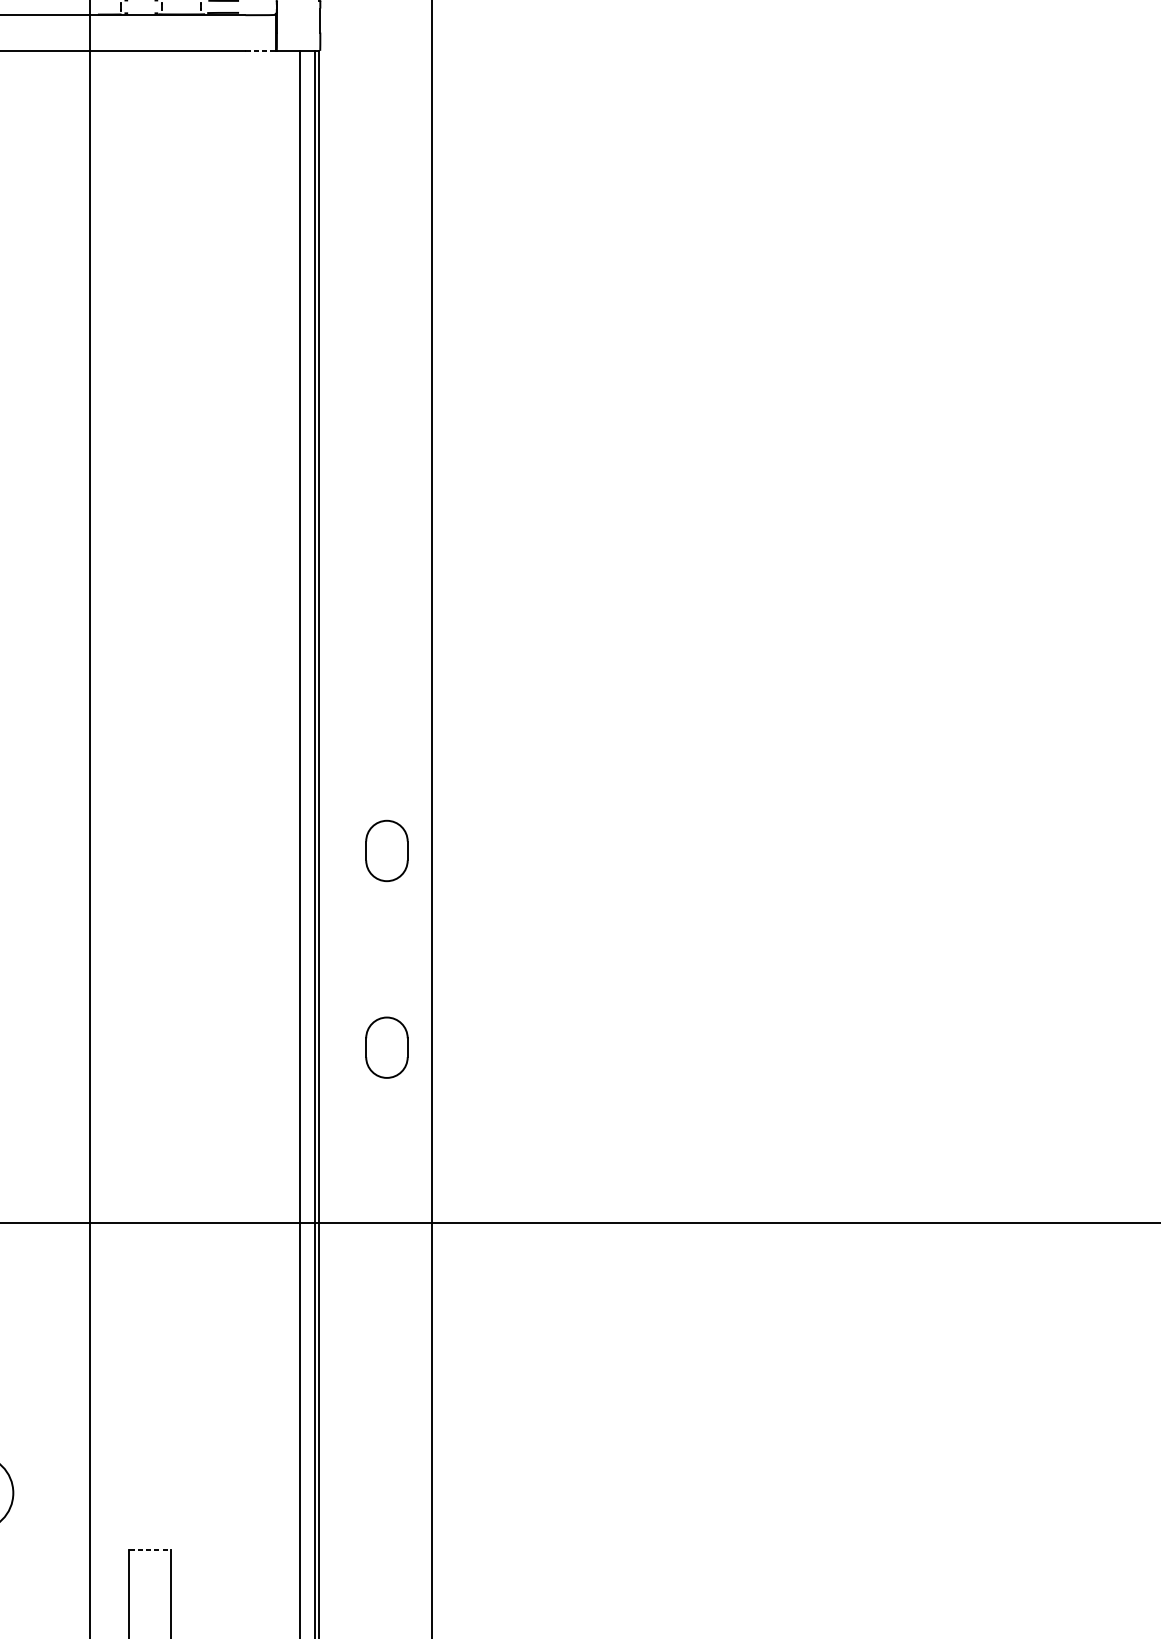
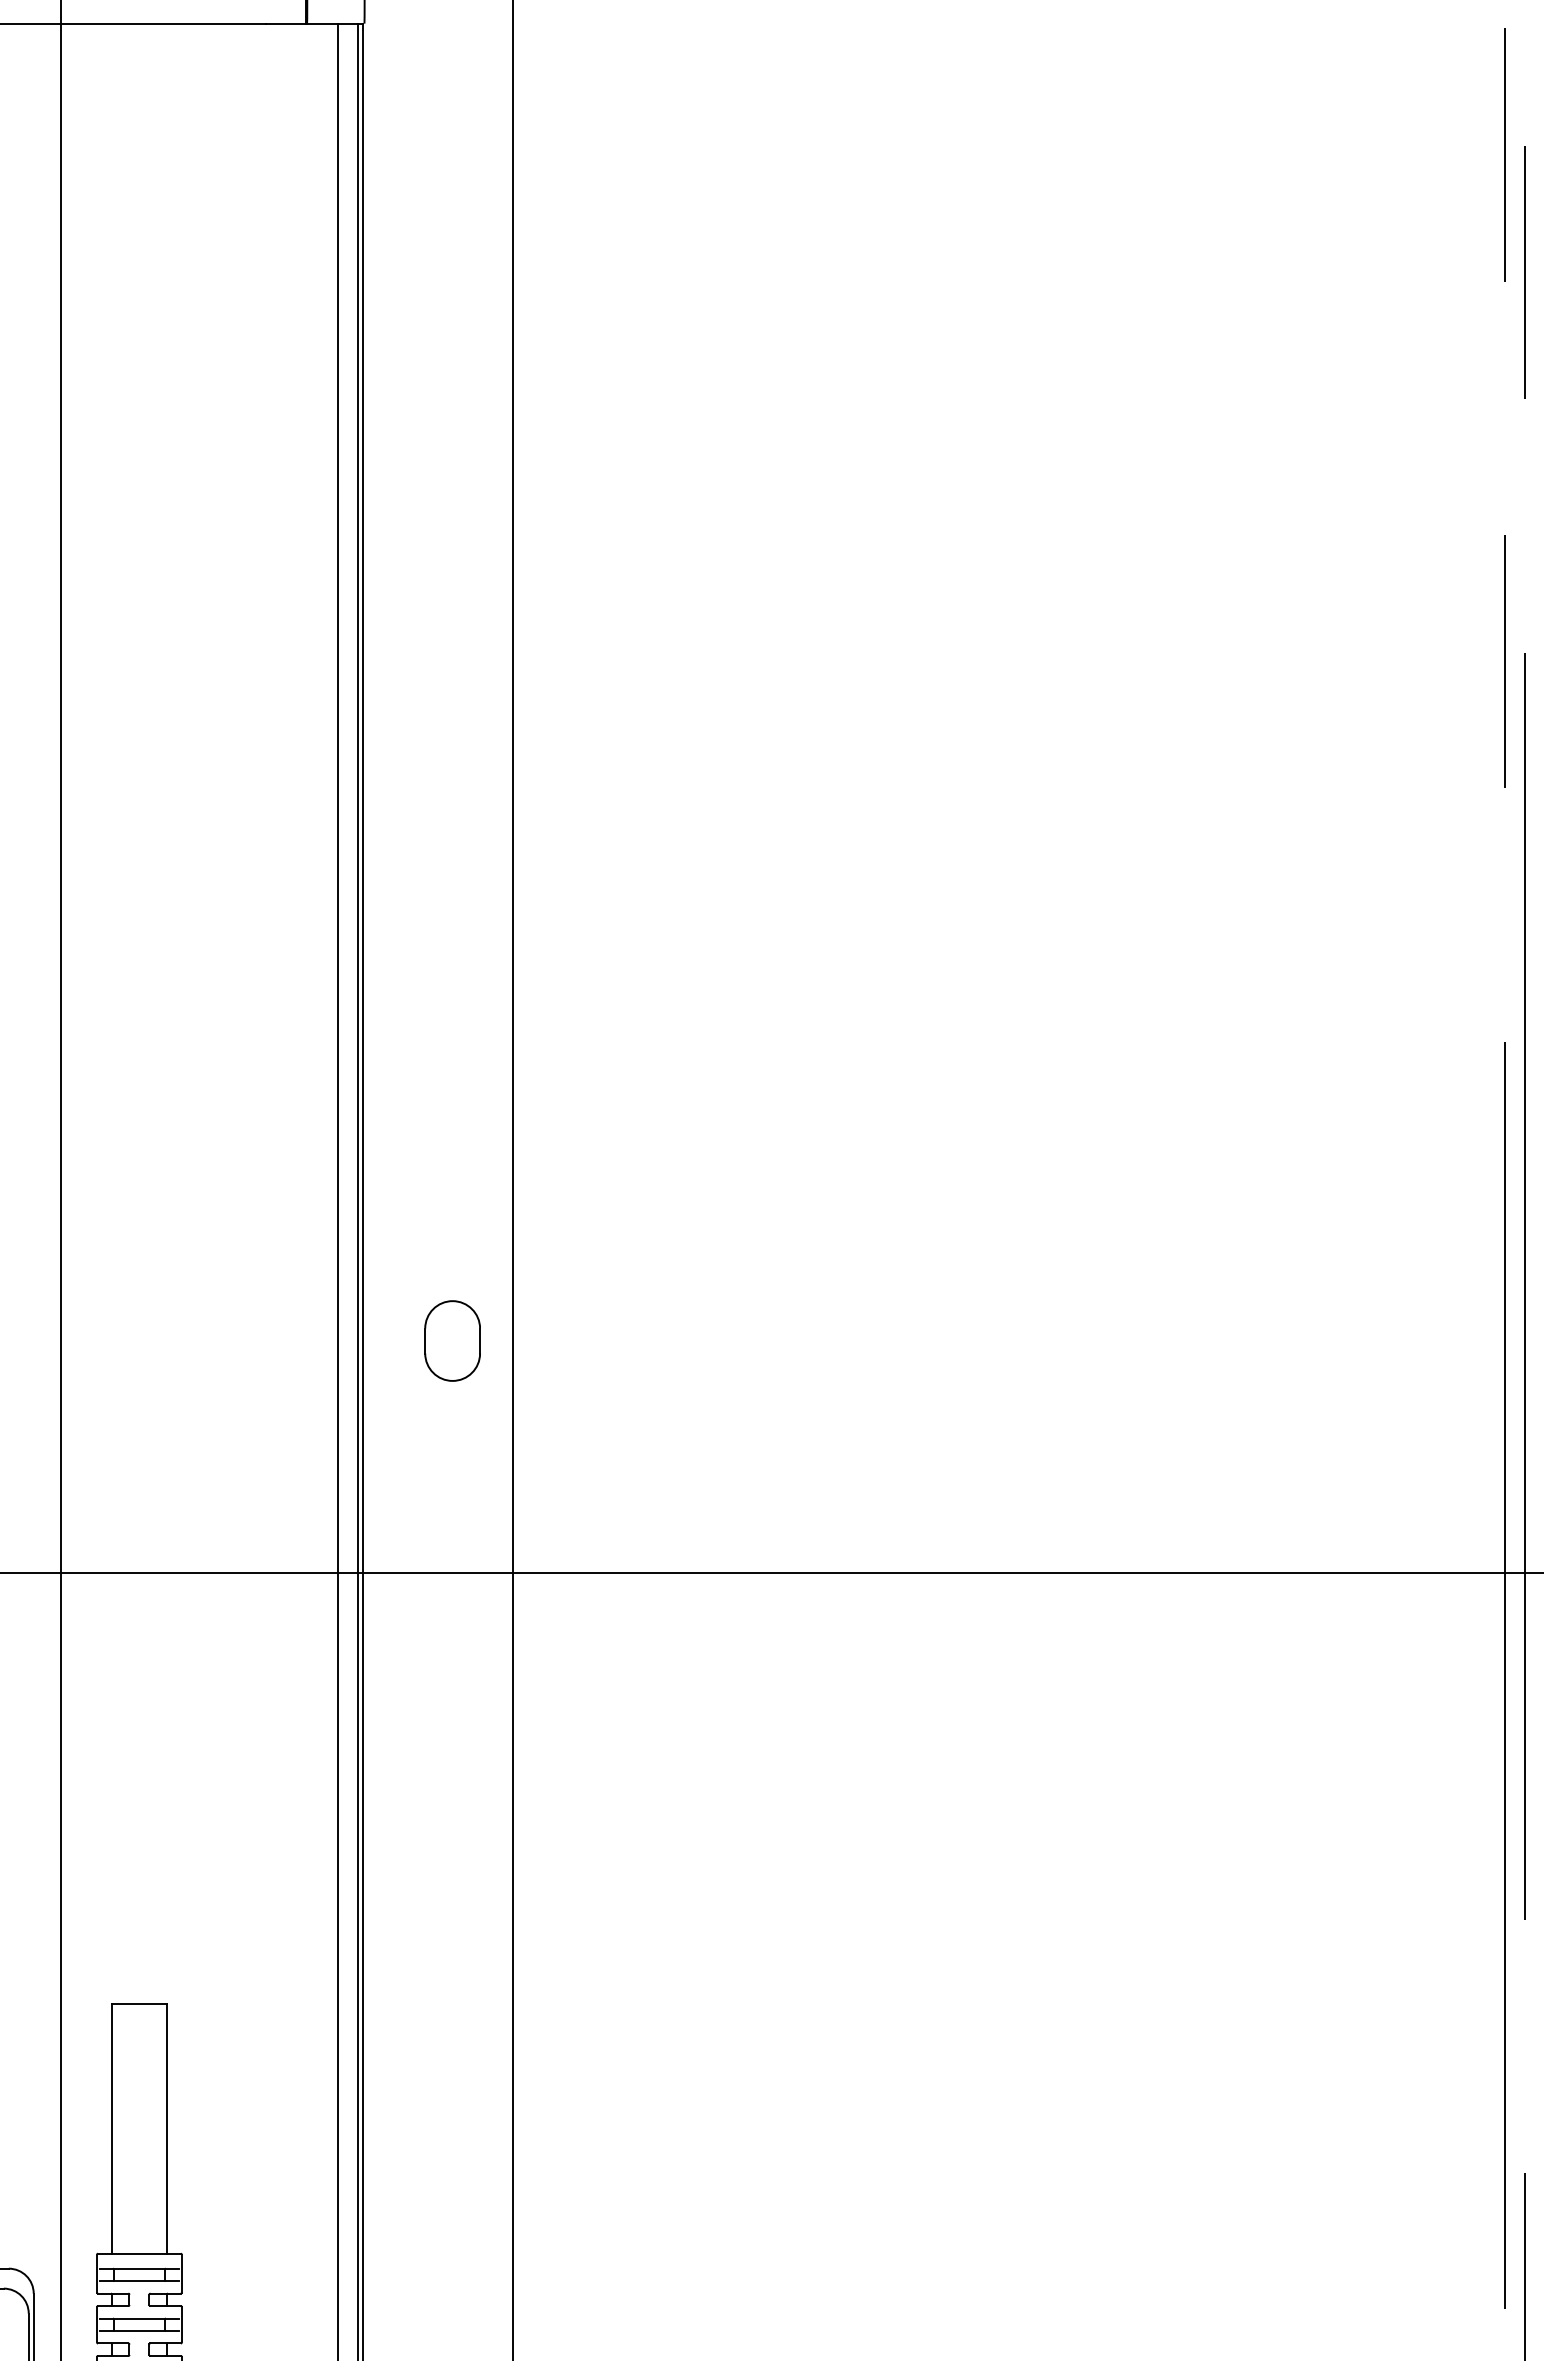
line: (260, 51) -> (285, 24), dashed -> solid
part: (386, 850) -> (452, 1080), removed
line: (149, 1549) -> (139, 2004), dashed -> solid

